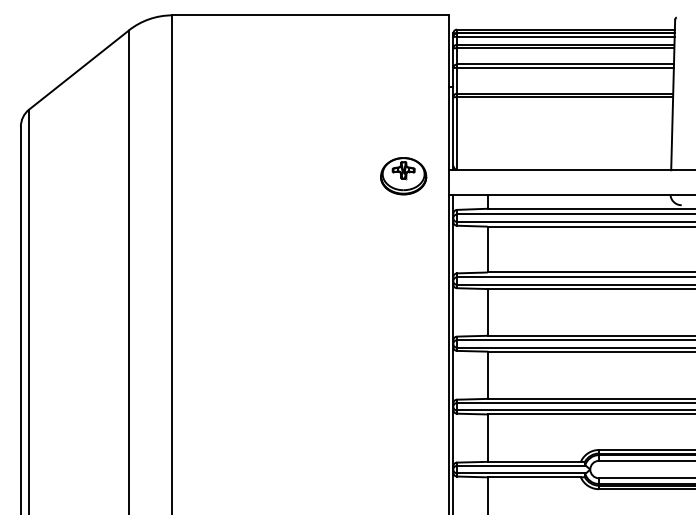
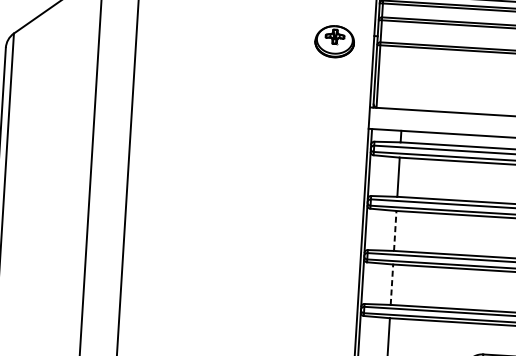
part: (403, 176) -> (334, 41), moved
line: (487, 311) -> (395, 230), solid -> dashed
line: (487, 375) -> (391, 284), solid -> dashed

